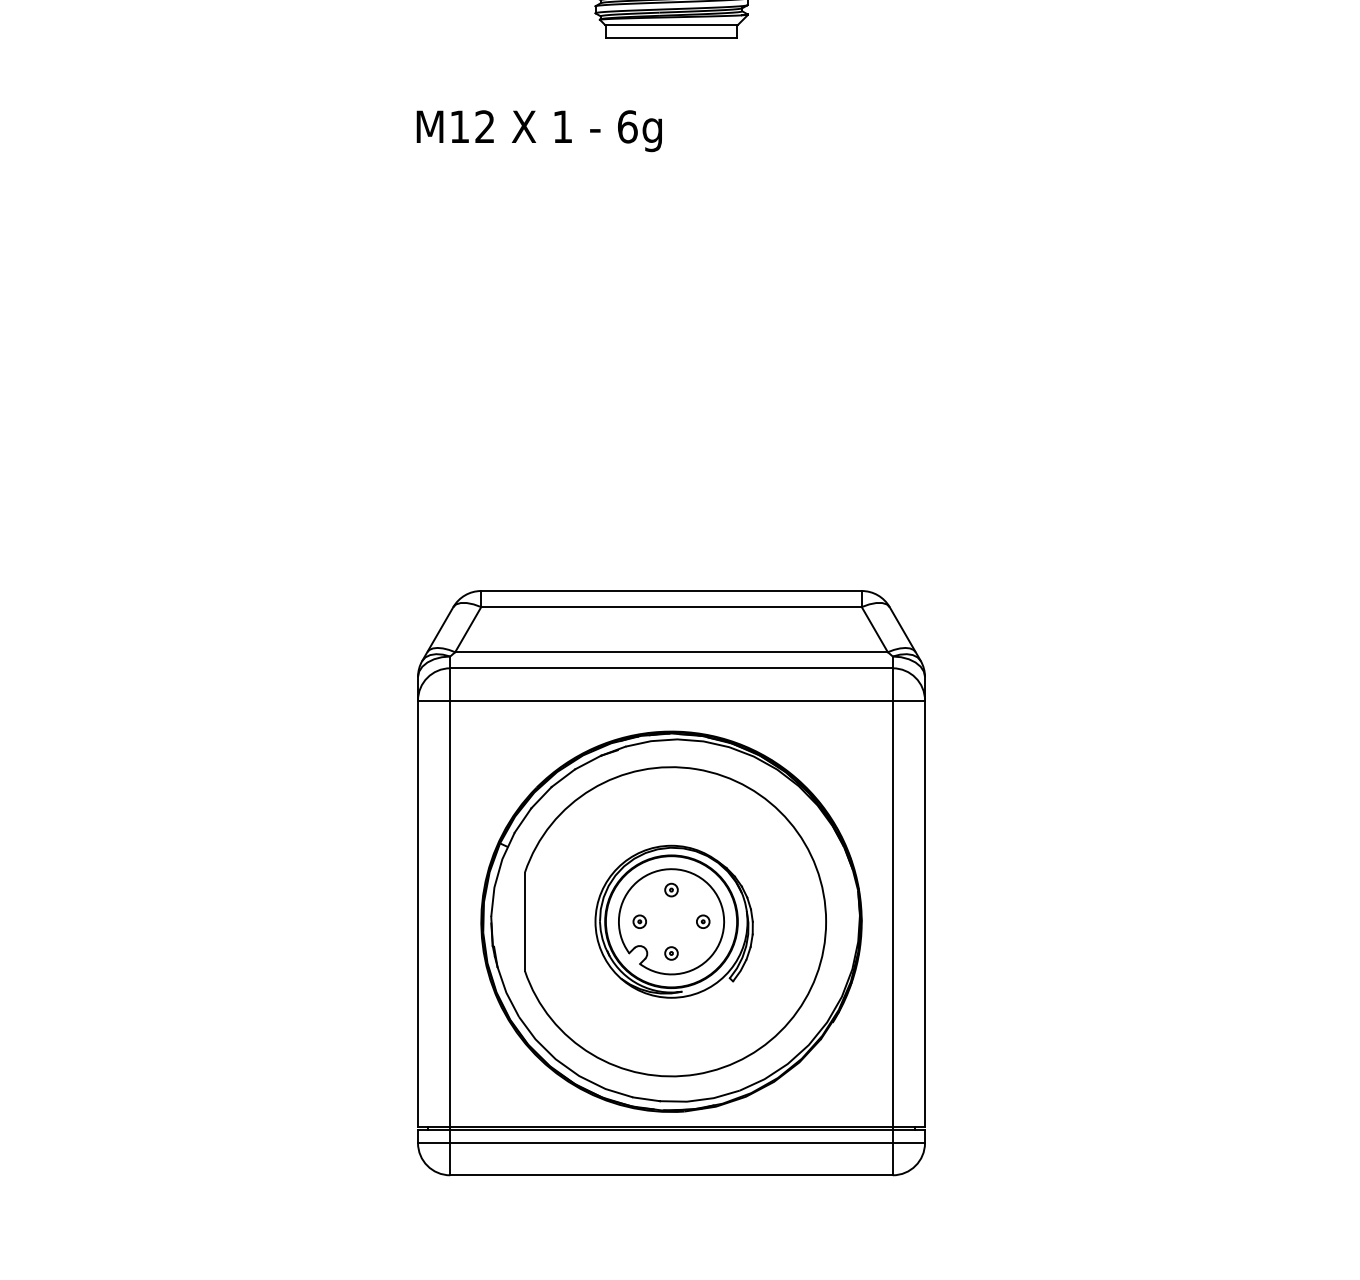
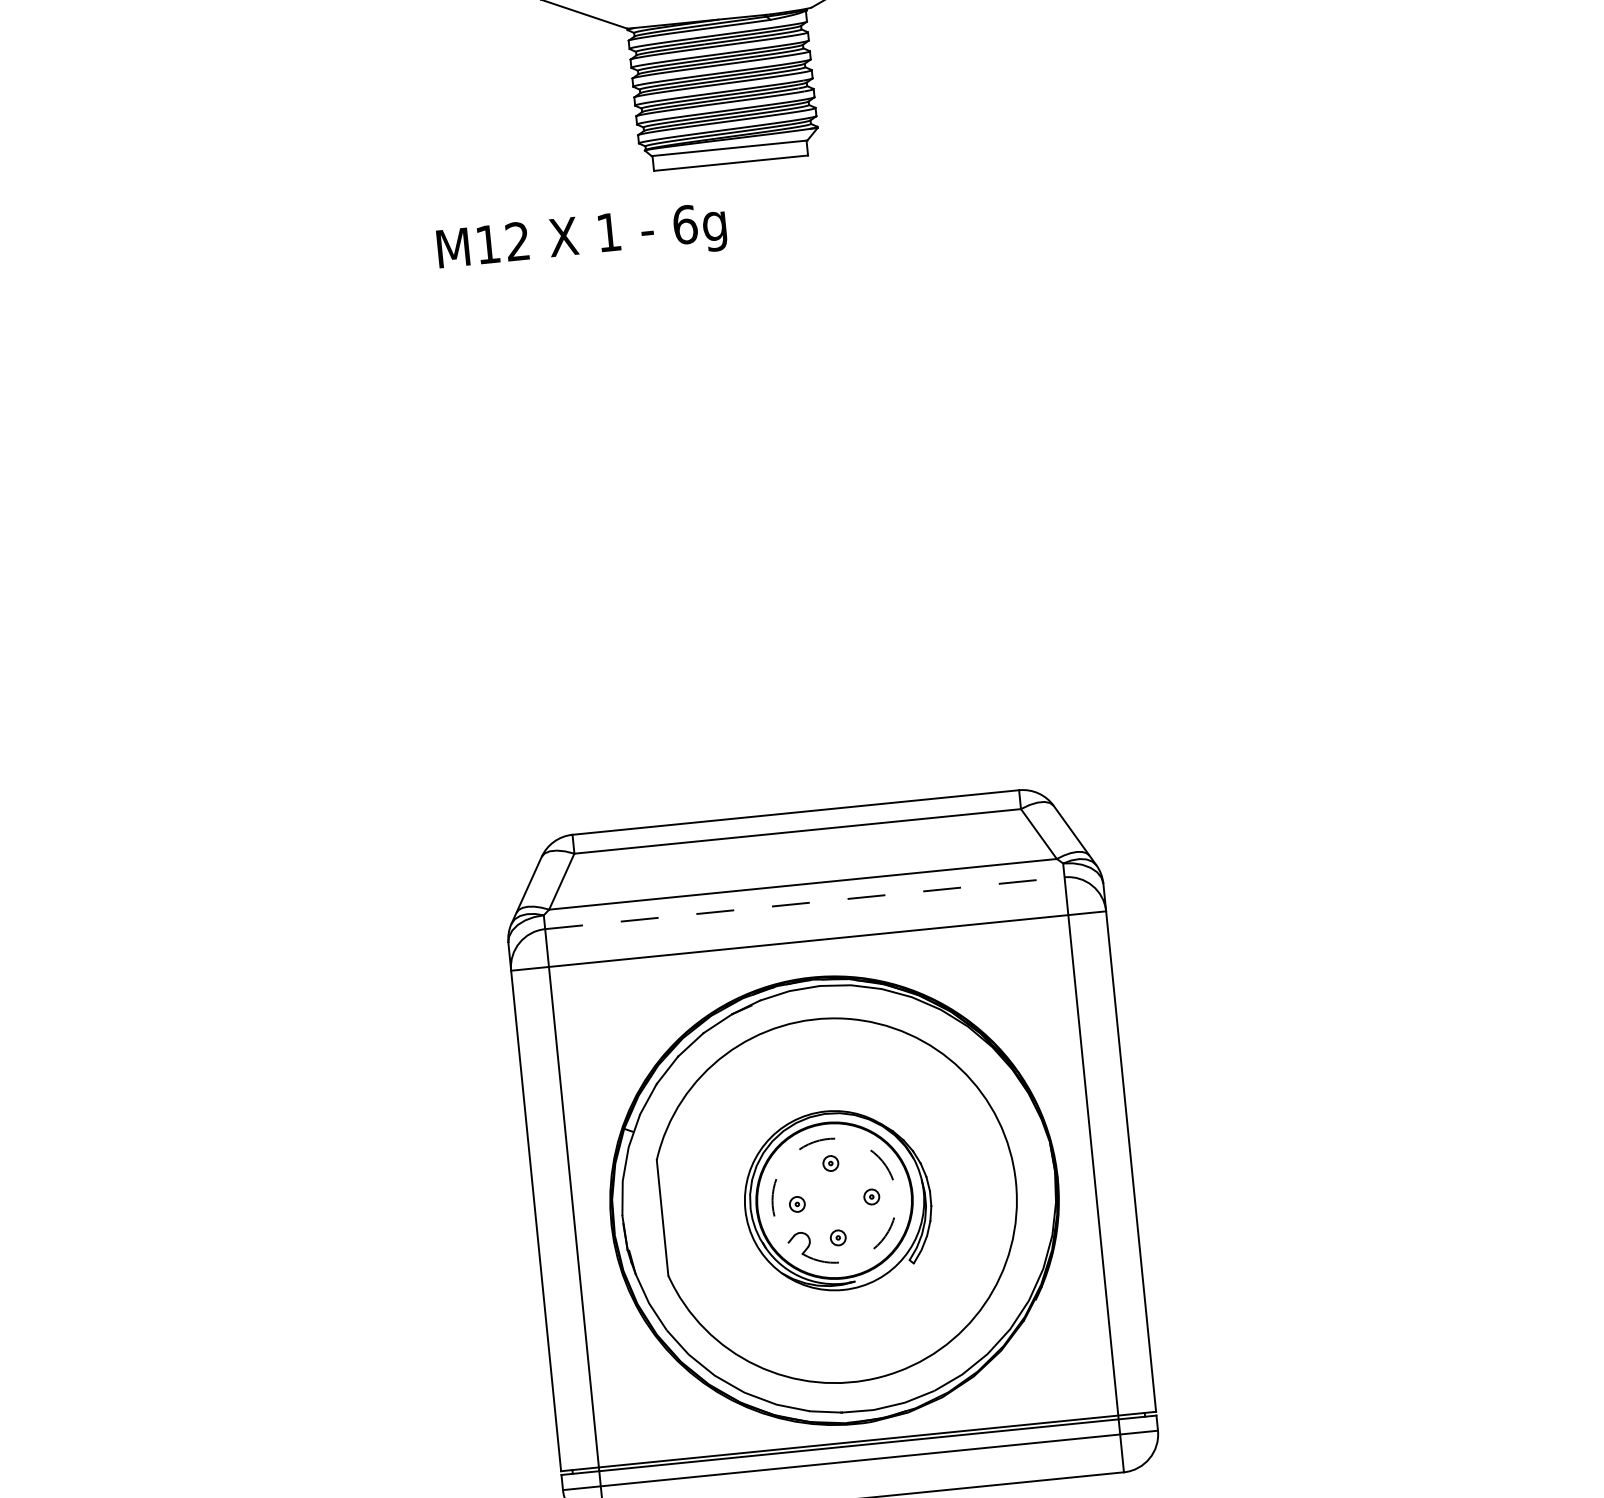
text: (538, 131) -> (581, 240), moved
line: (672, 668) -> (806, 903), solid -> dashed
arc: (708, 884) -> (873, 1152), solid -> dashed

